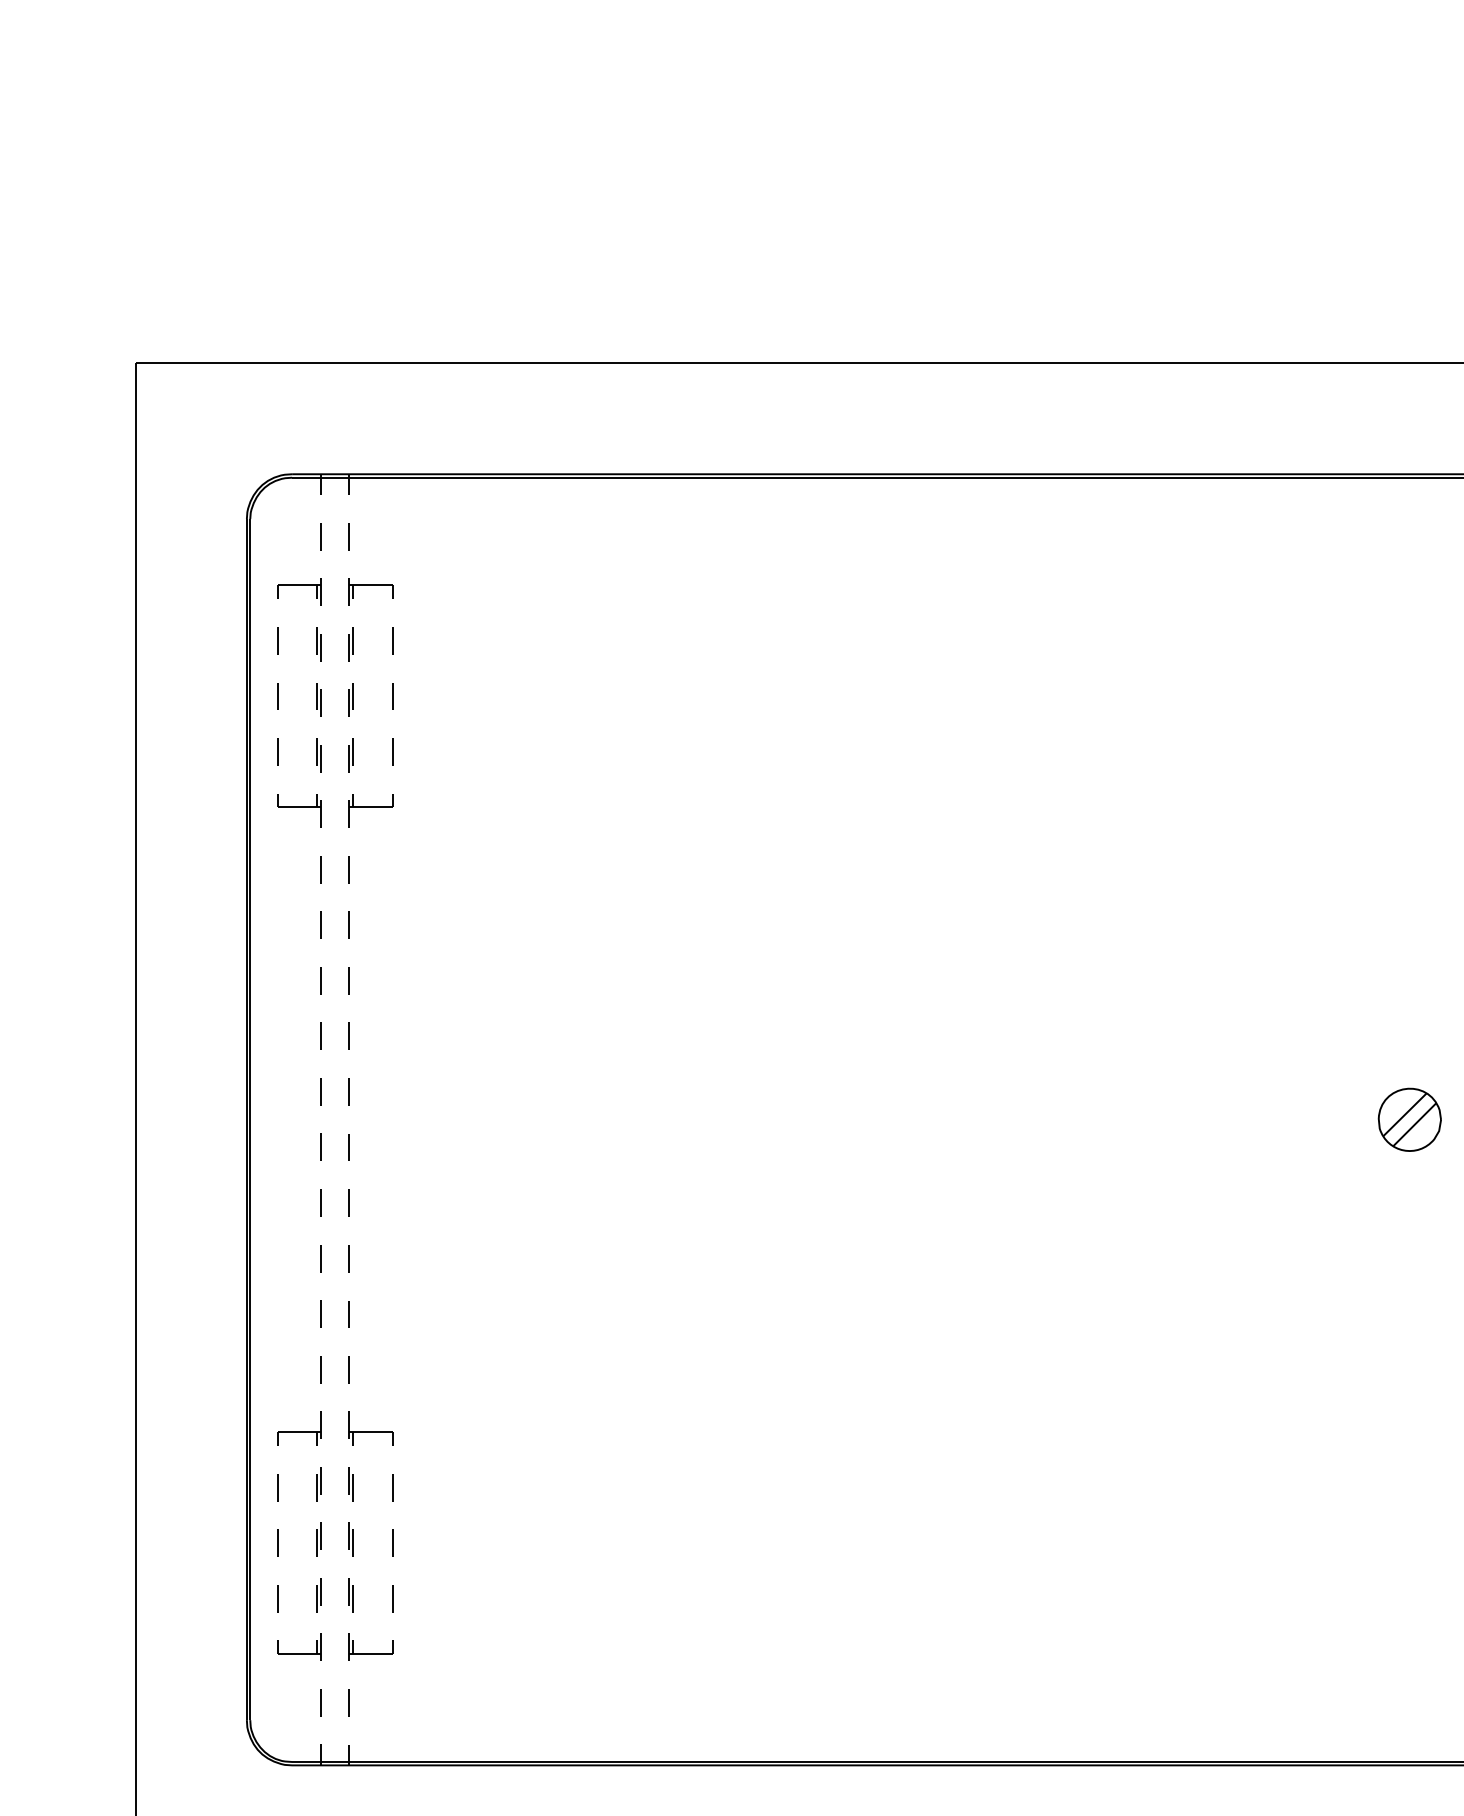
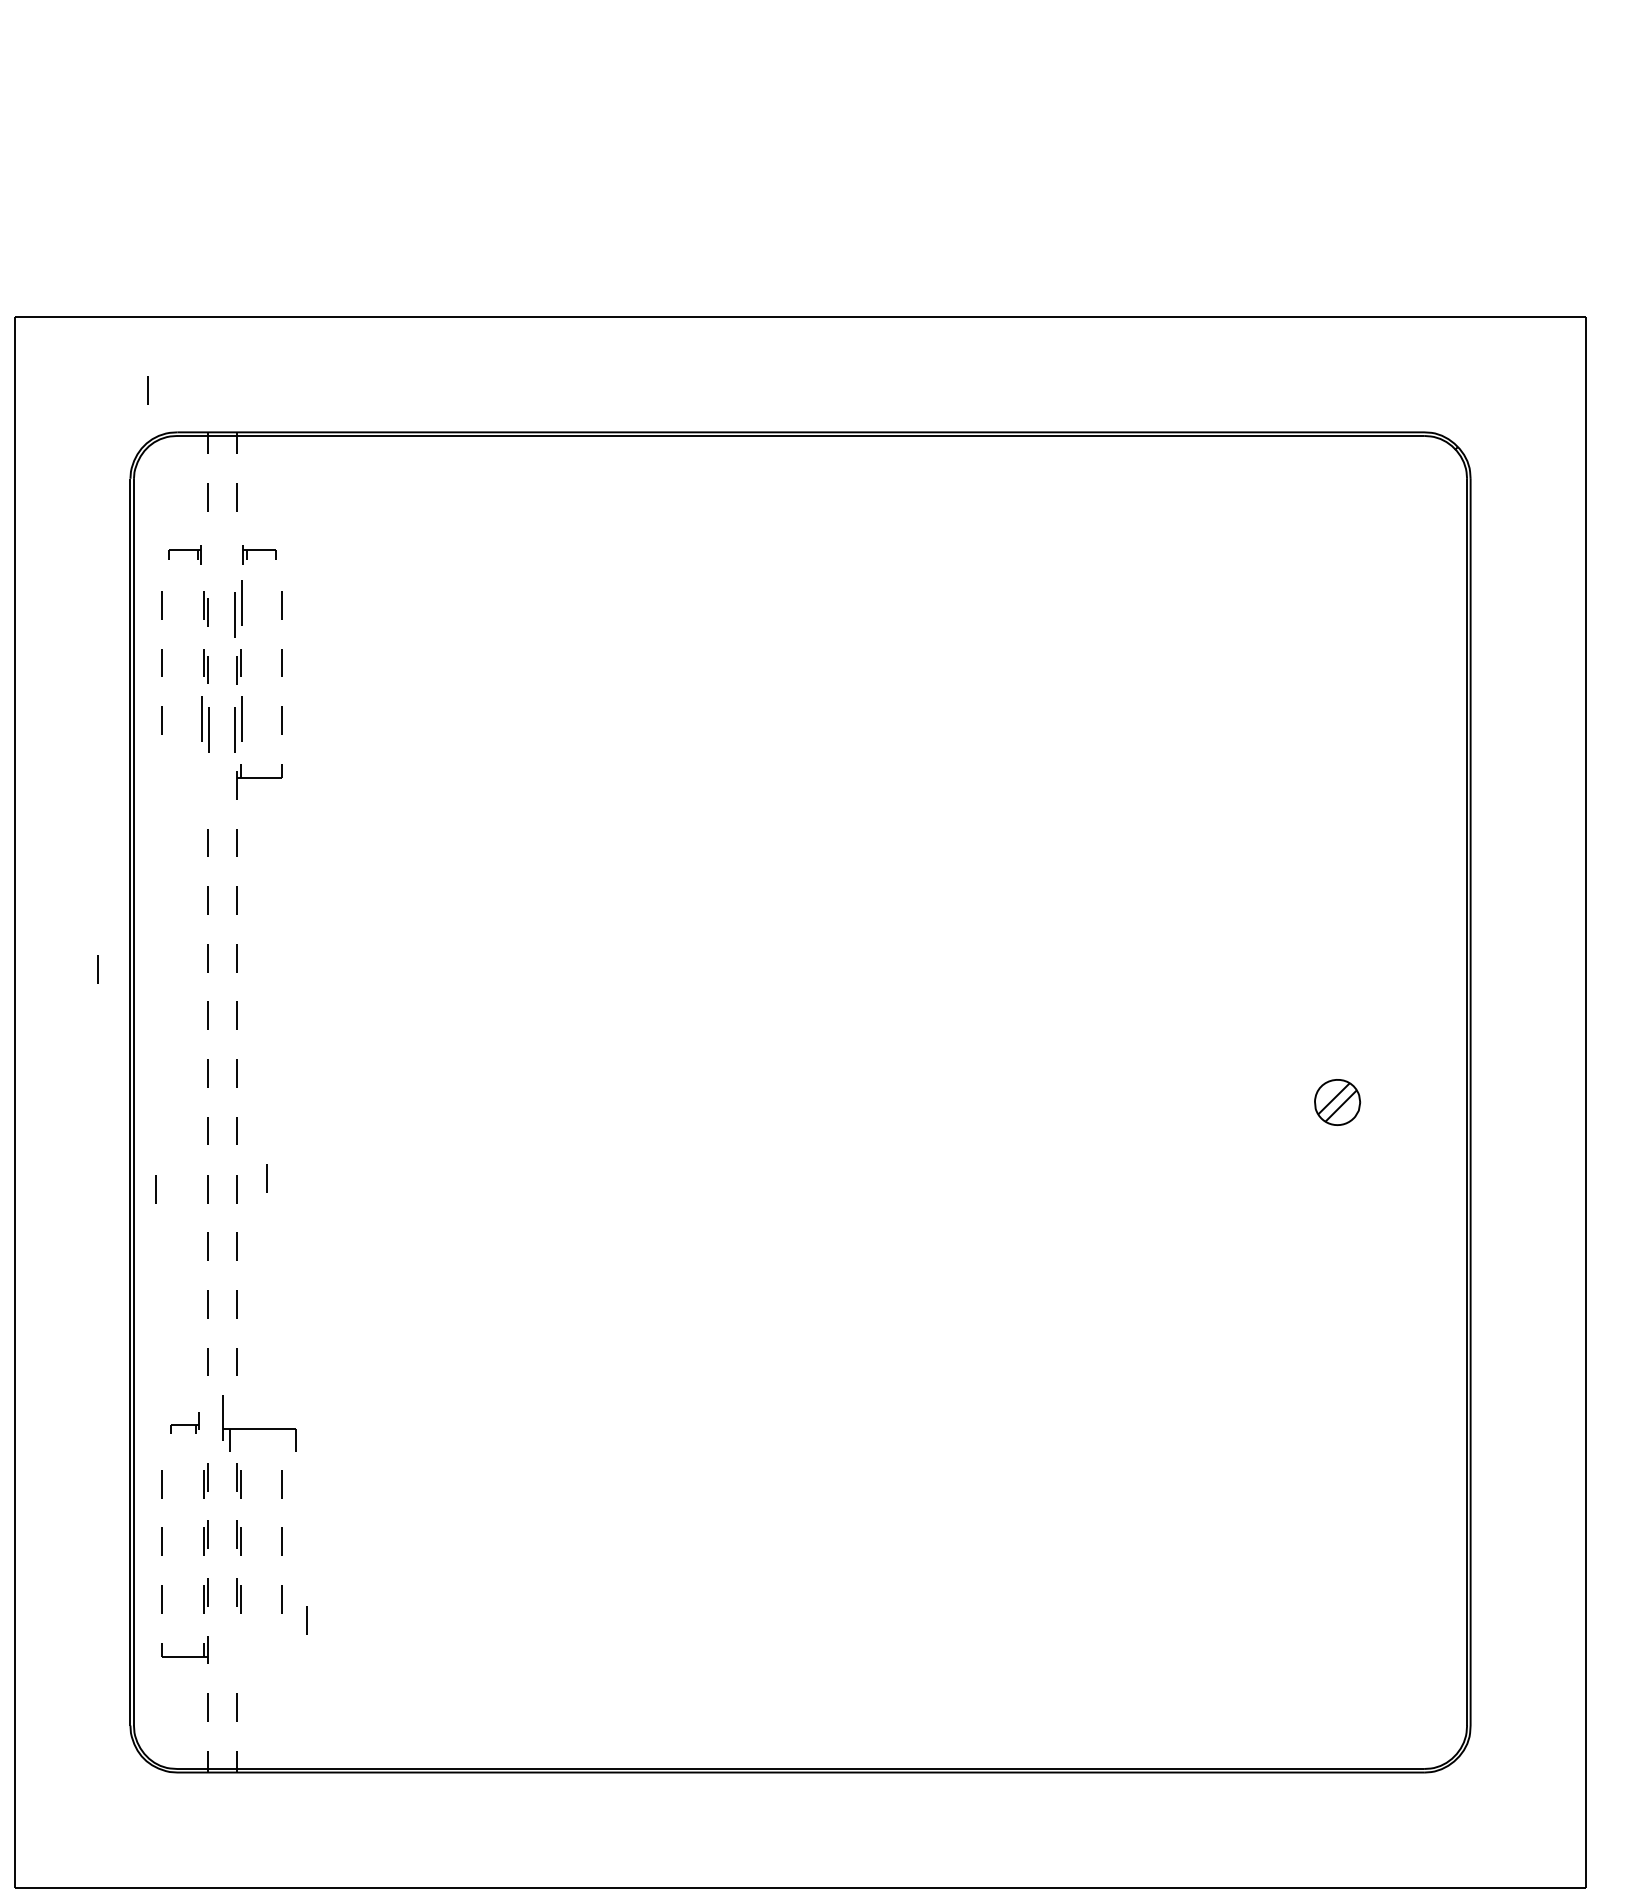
line: (263, 433) -> (147, 390), added
part: (298, 591) -> (184, 554), size x0.7
part: (371, 591) -> (259, 554), size x0.7
part: (350, 643) -> (238, 608), size x1.6
part: (319, 754) -> (205, 723), size x1.6
part: (350, 754) -> (238, 723), size x1.6
part: (298, 810) -> (184, 781), removed
line: (215, 991) -> (97, 969), added
part: (1409, 1119) -> (1337, 1102), size x0.7
line: (377, 1193) -> (266, 1178), added
line: (271, 1203) -> (155, 1189), added
part: (298, 1428) -> (184, 1422), size x0.6
part: (371, 1428) -> (259, 1422), size x1.6
line: (416, 1618) -> (306, 1620), added
part: (371, 1653) -> (259, 1656), removed

